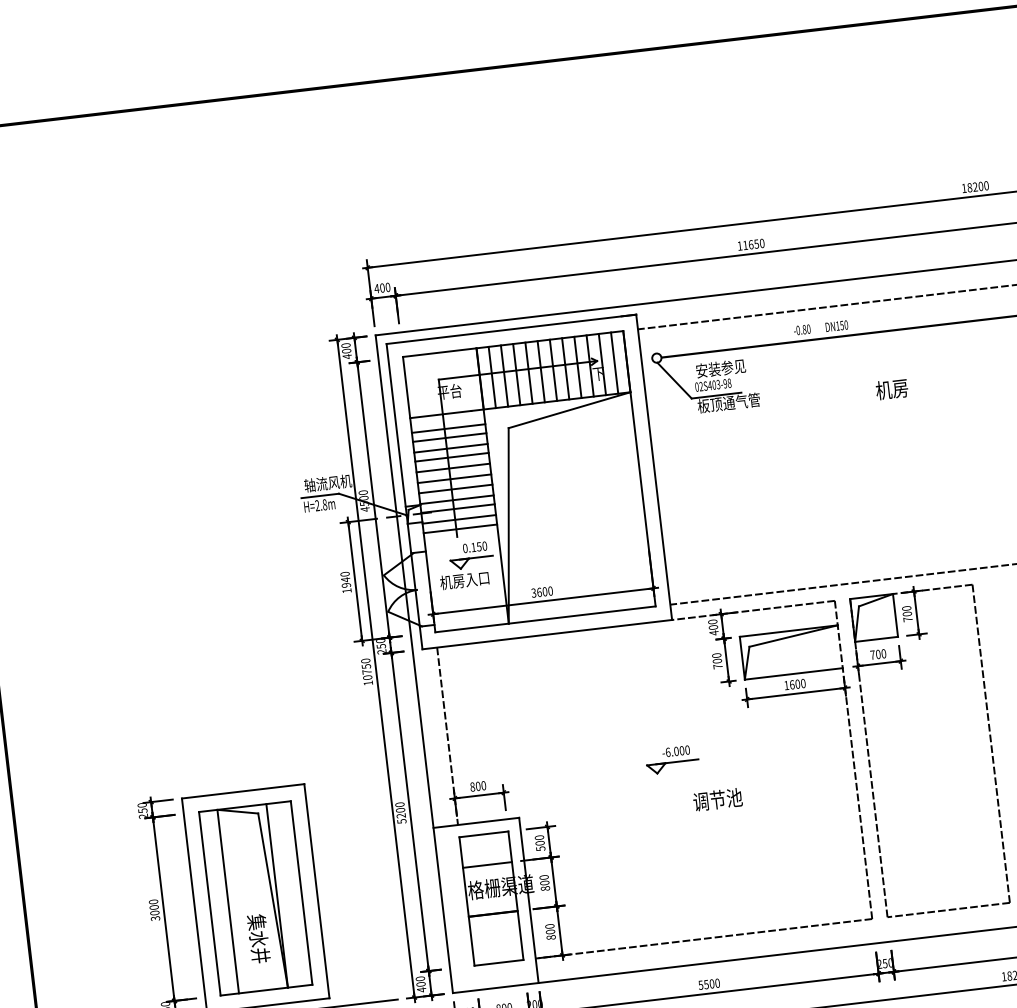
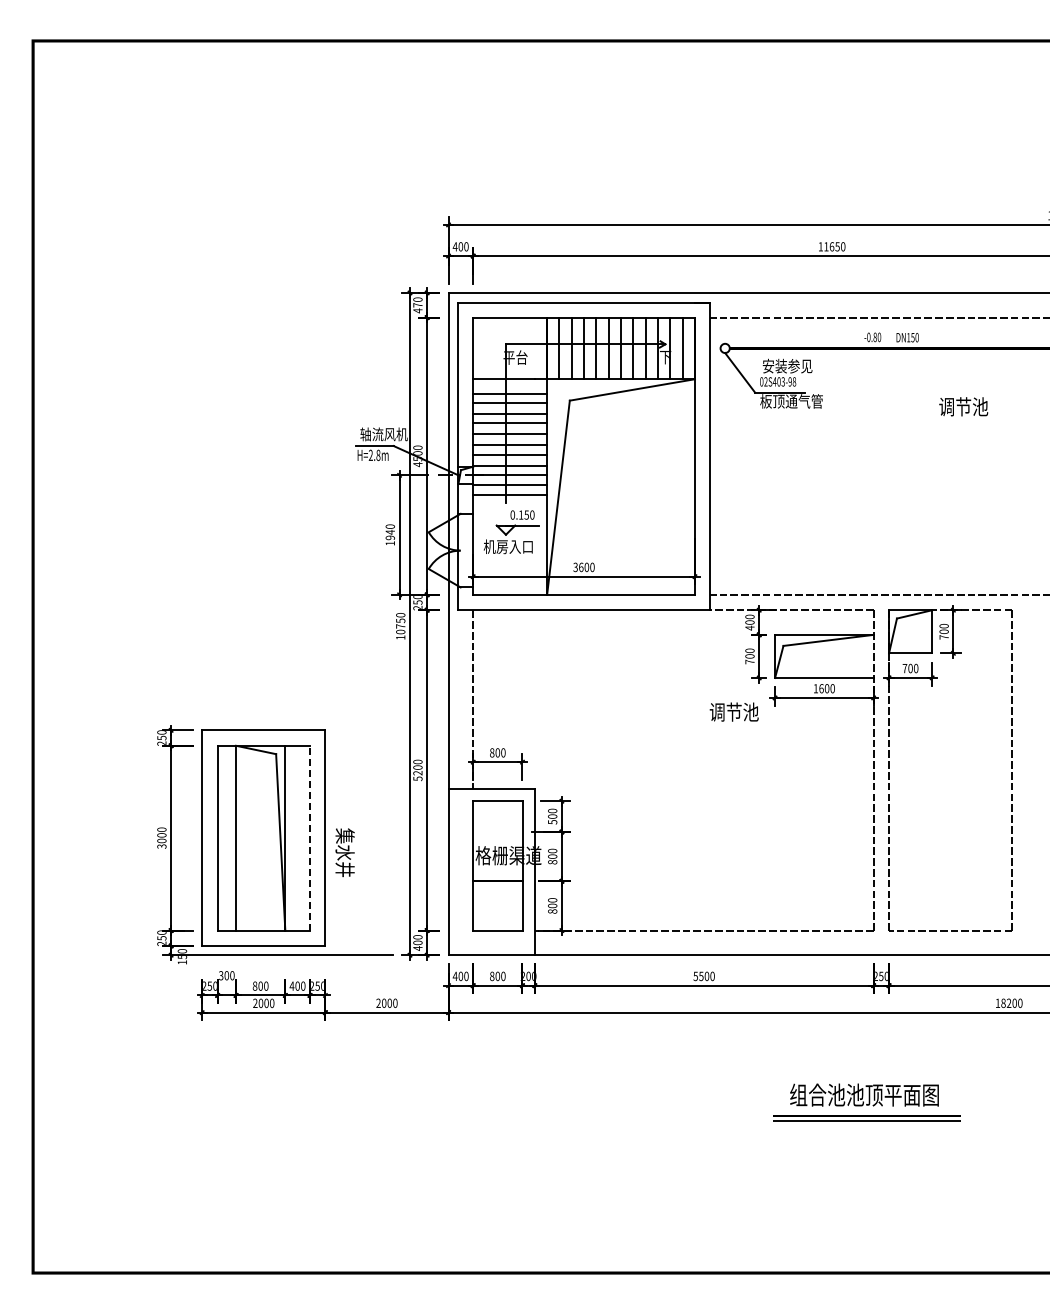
text: (346, 351) -> (417, 305), 400 -> 470
text: (900, 388) -> (963, 406), 机房 -> 调节池
part: (672, 760) -> (693, 749), removed
text: (717, 799) -> (733, 711), moved
line: (487, 865) -> (497, 832), removed
line: (301, 892) -> (309, 837), solid -> dashed
text: (258, 938) -> (344, 852), moved

